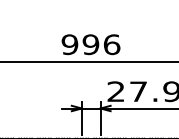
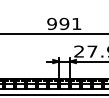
text: (111, 43) -> (76, 23), 996 -> 991

